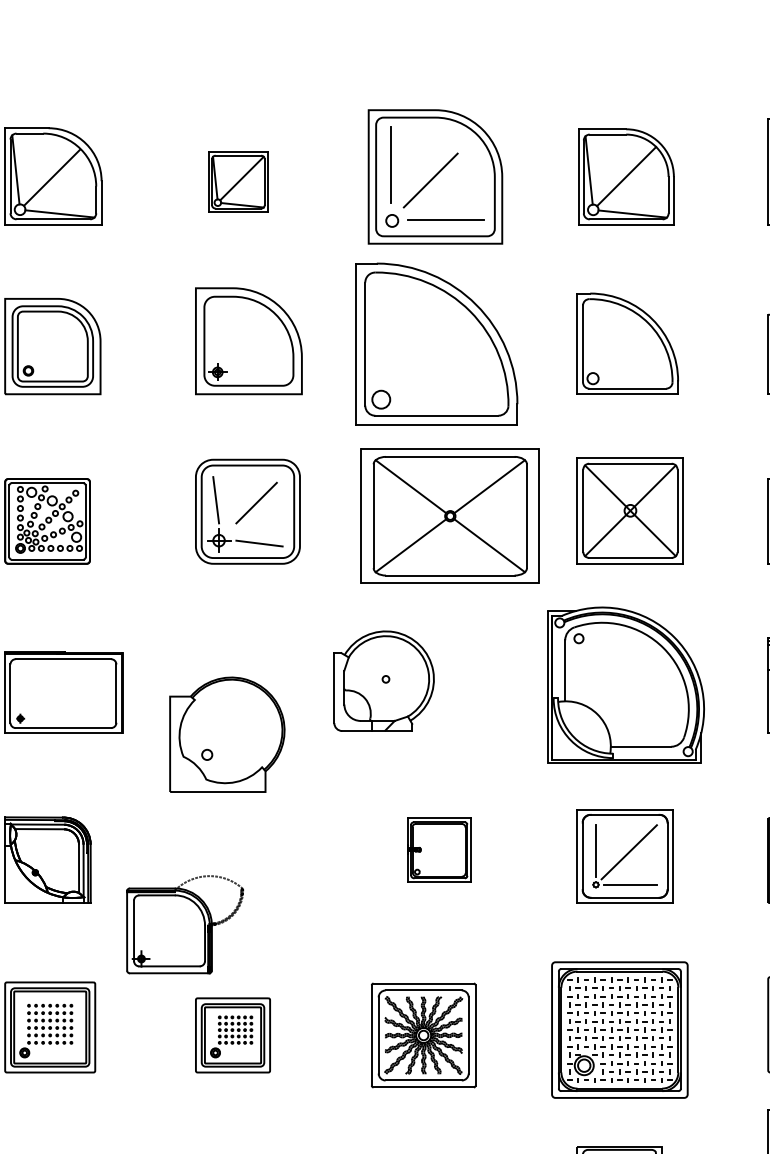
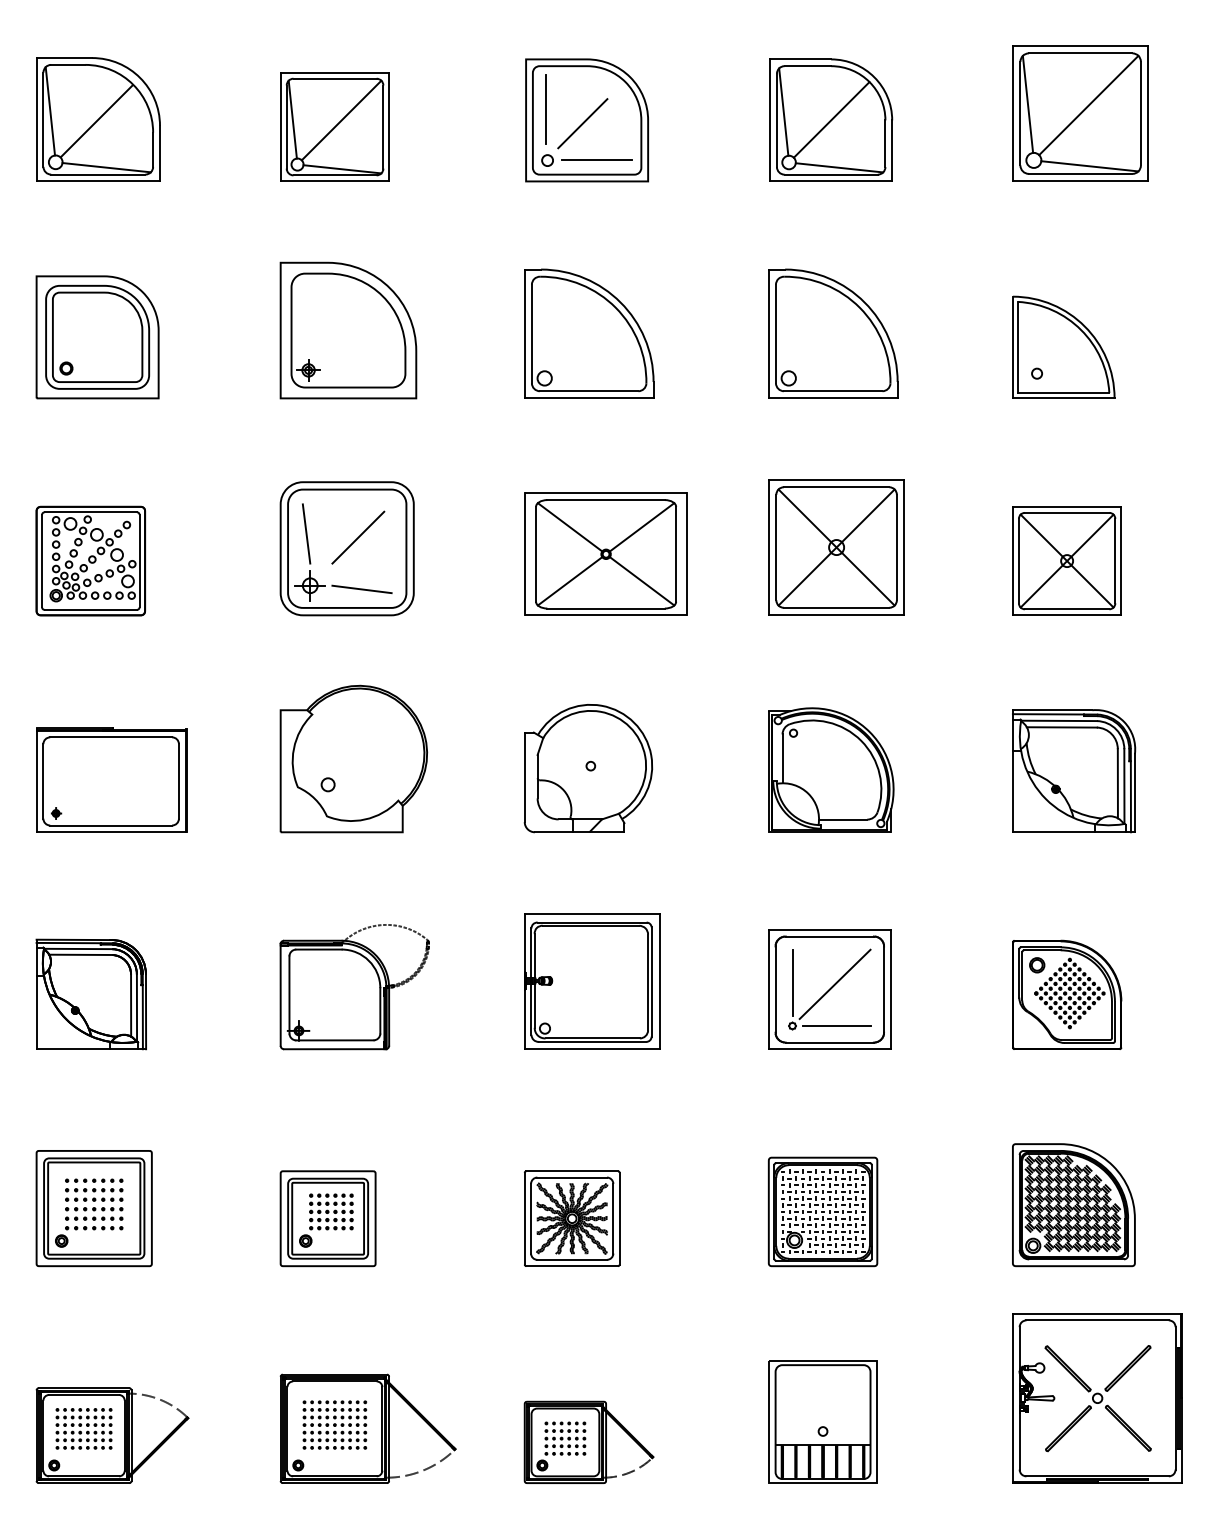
part: (434, 177) -> (586, 120), size x0.71
part: (237, 181) -> (334, 126), size x1.43
part: (437, 343) -> (589, 333), size x0.62
part: (449, 515) -> (605, 553), size x0.71
part: (384, 681) -> (588, 768), moved
part: (626, 684) -> (831, 769), size x0.62
part: (227, 734) -> (353, 758), moved
part: (439, 850) -> (592, 981), size x1.67
part: (184, 925) -> (354, 987), moved
part: (619, 1029) -> (822, 1211), size x0.62
part: (424, 1035) -> (572, 1218), size x0.71

